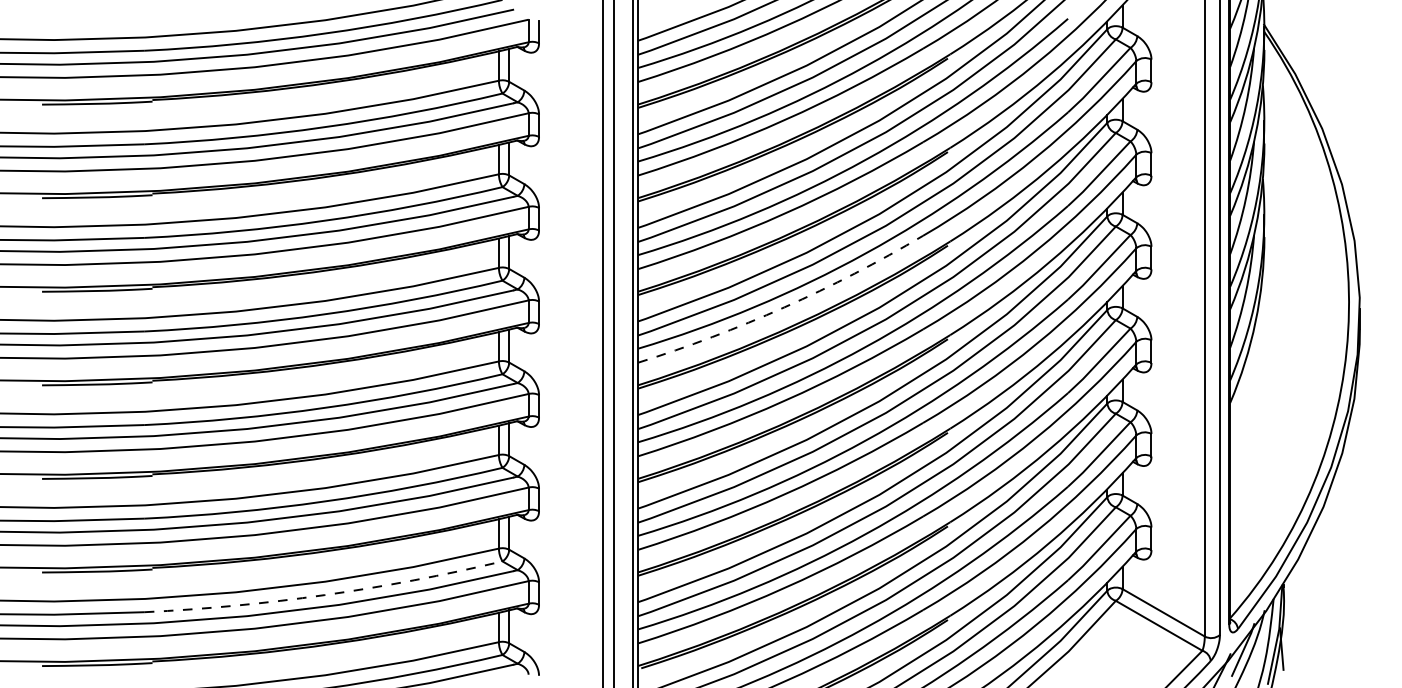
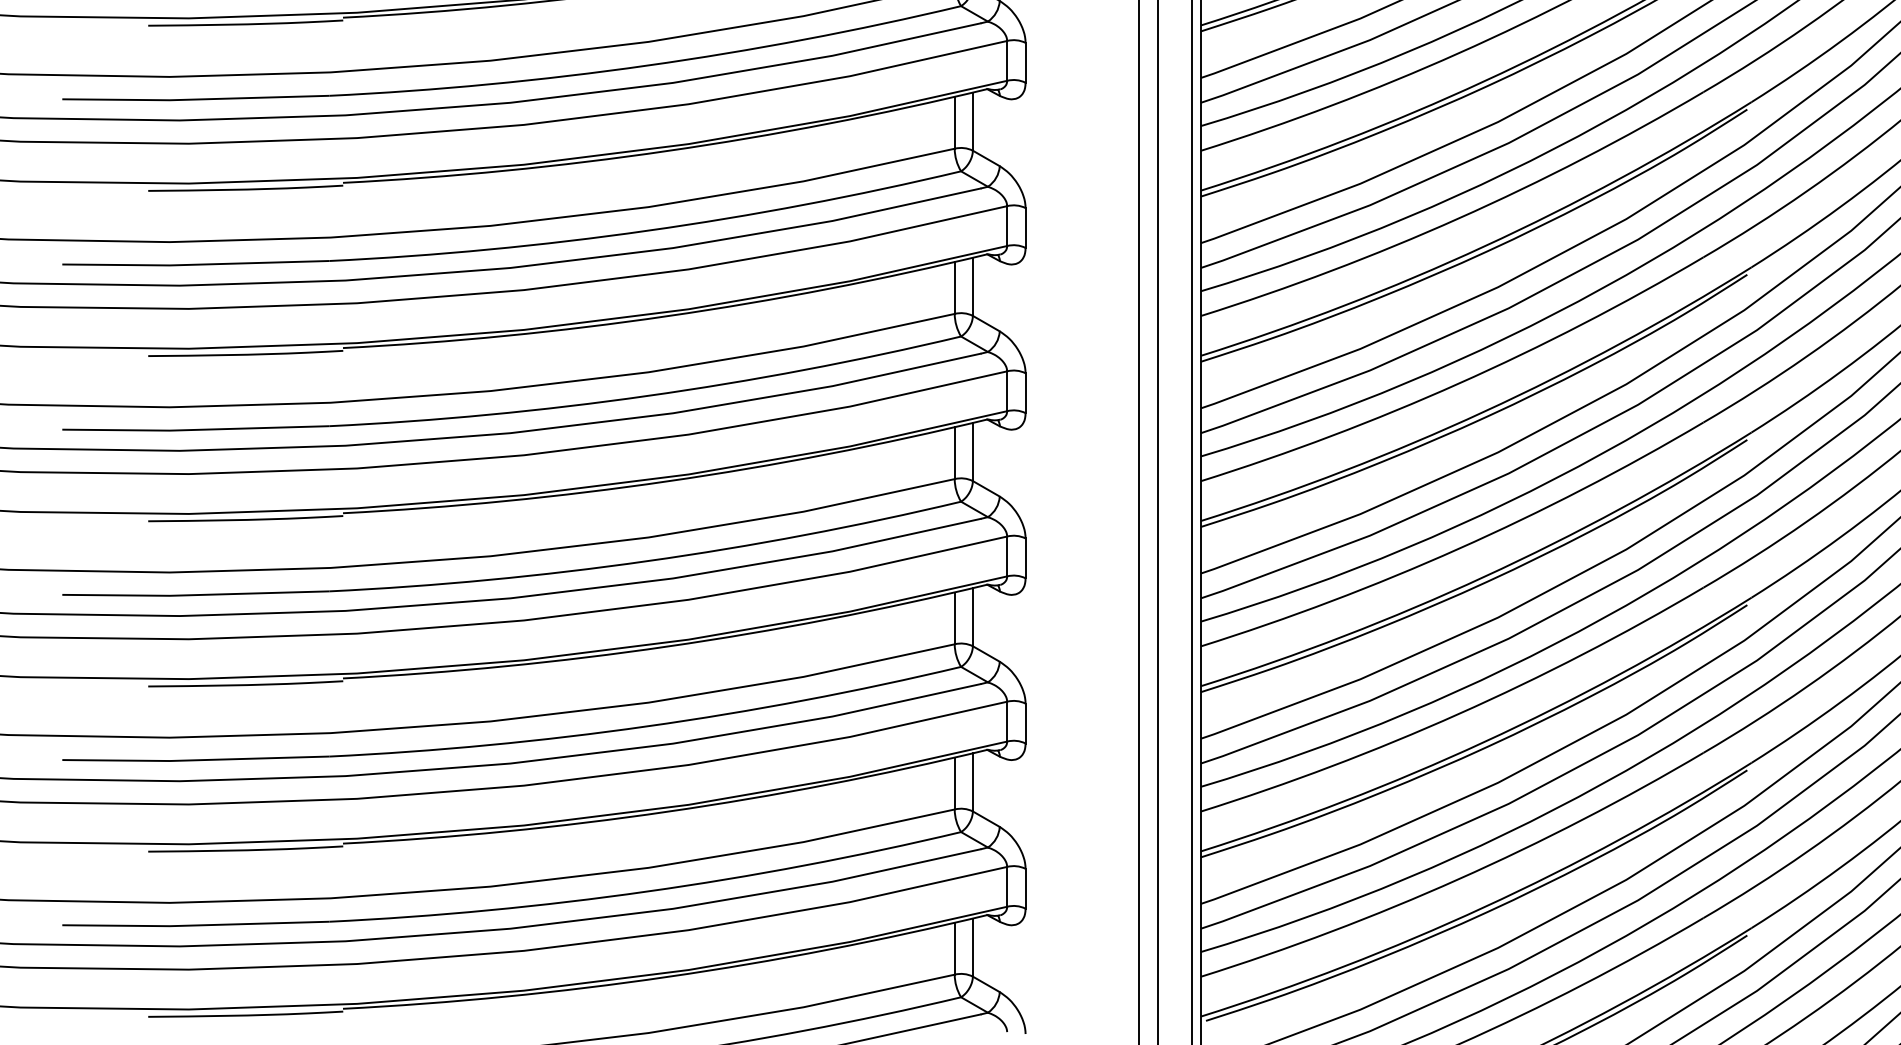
arc: (784, 307) -> (1458, 383), dashed -> solid
arc: (324, 595) -> (646, 892), dashed -> solid

